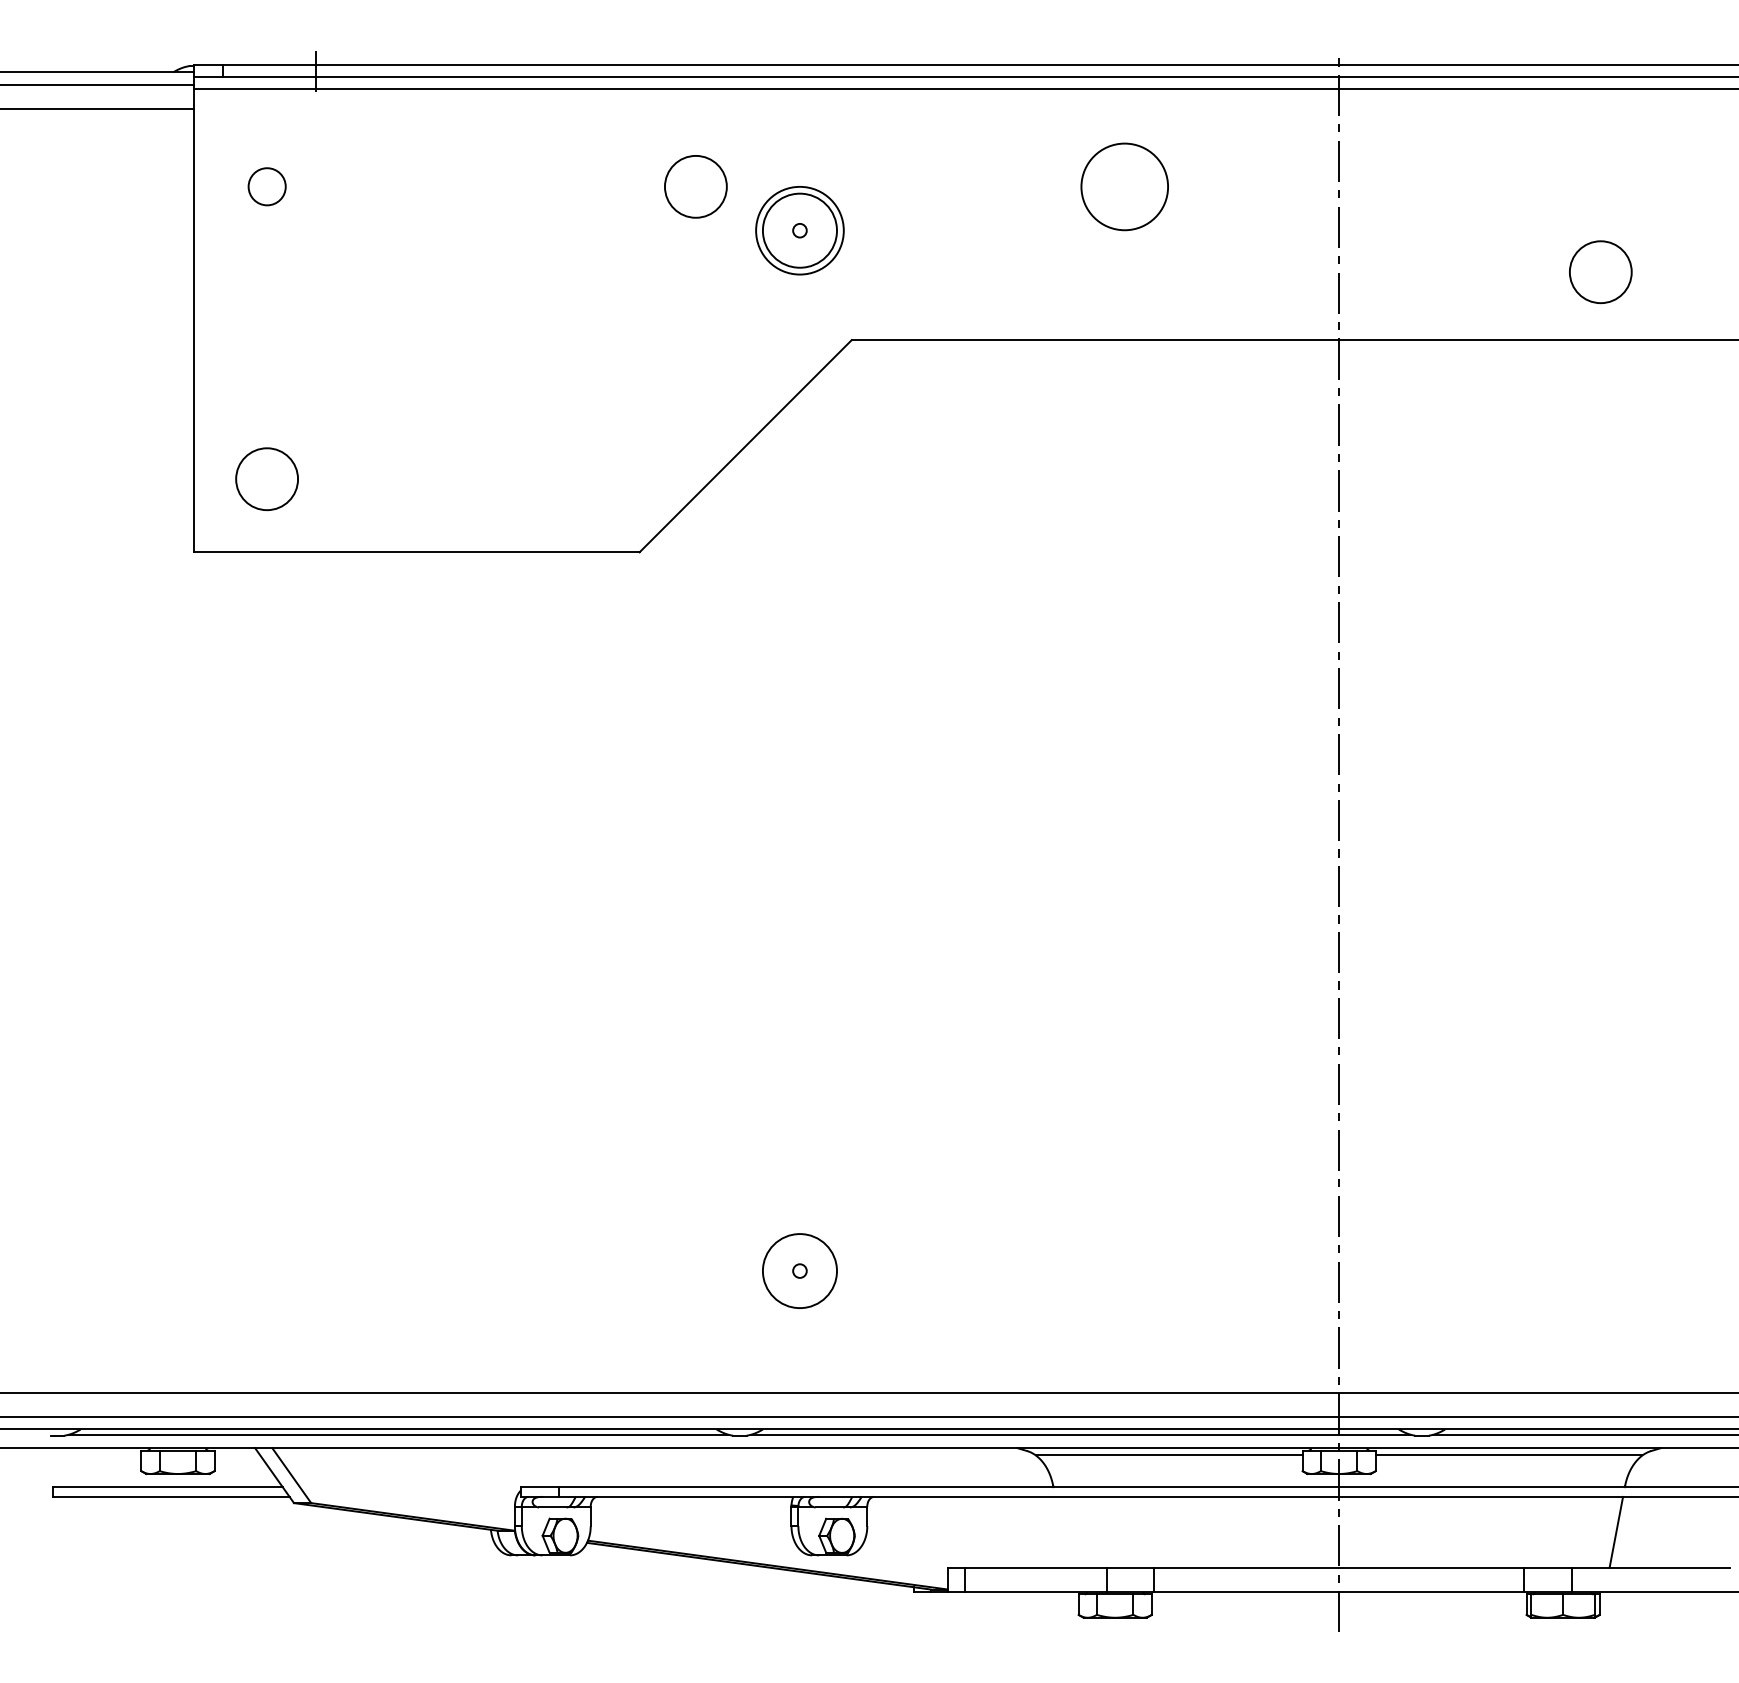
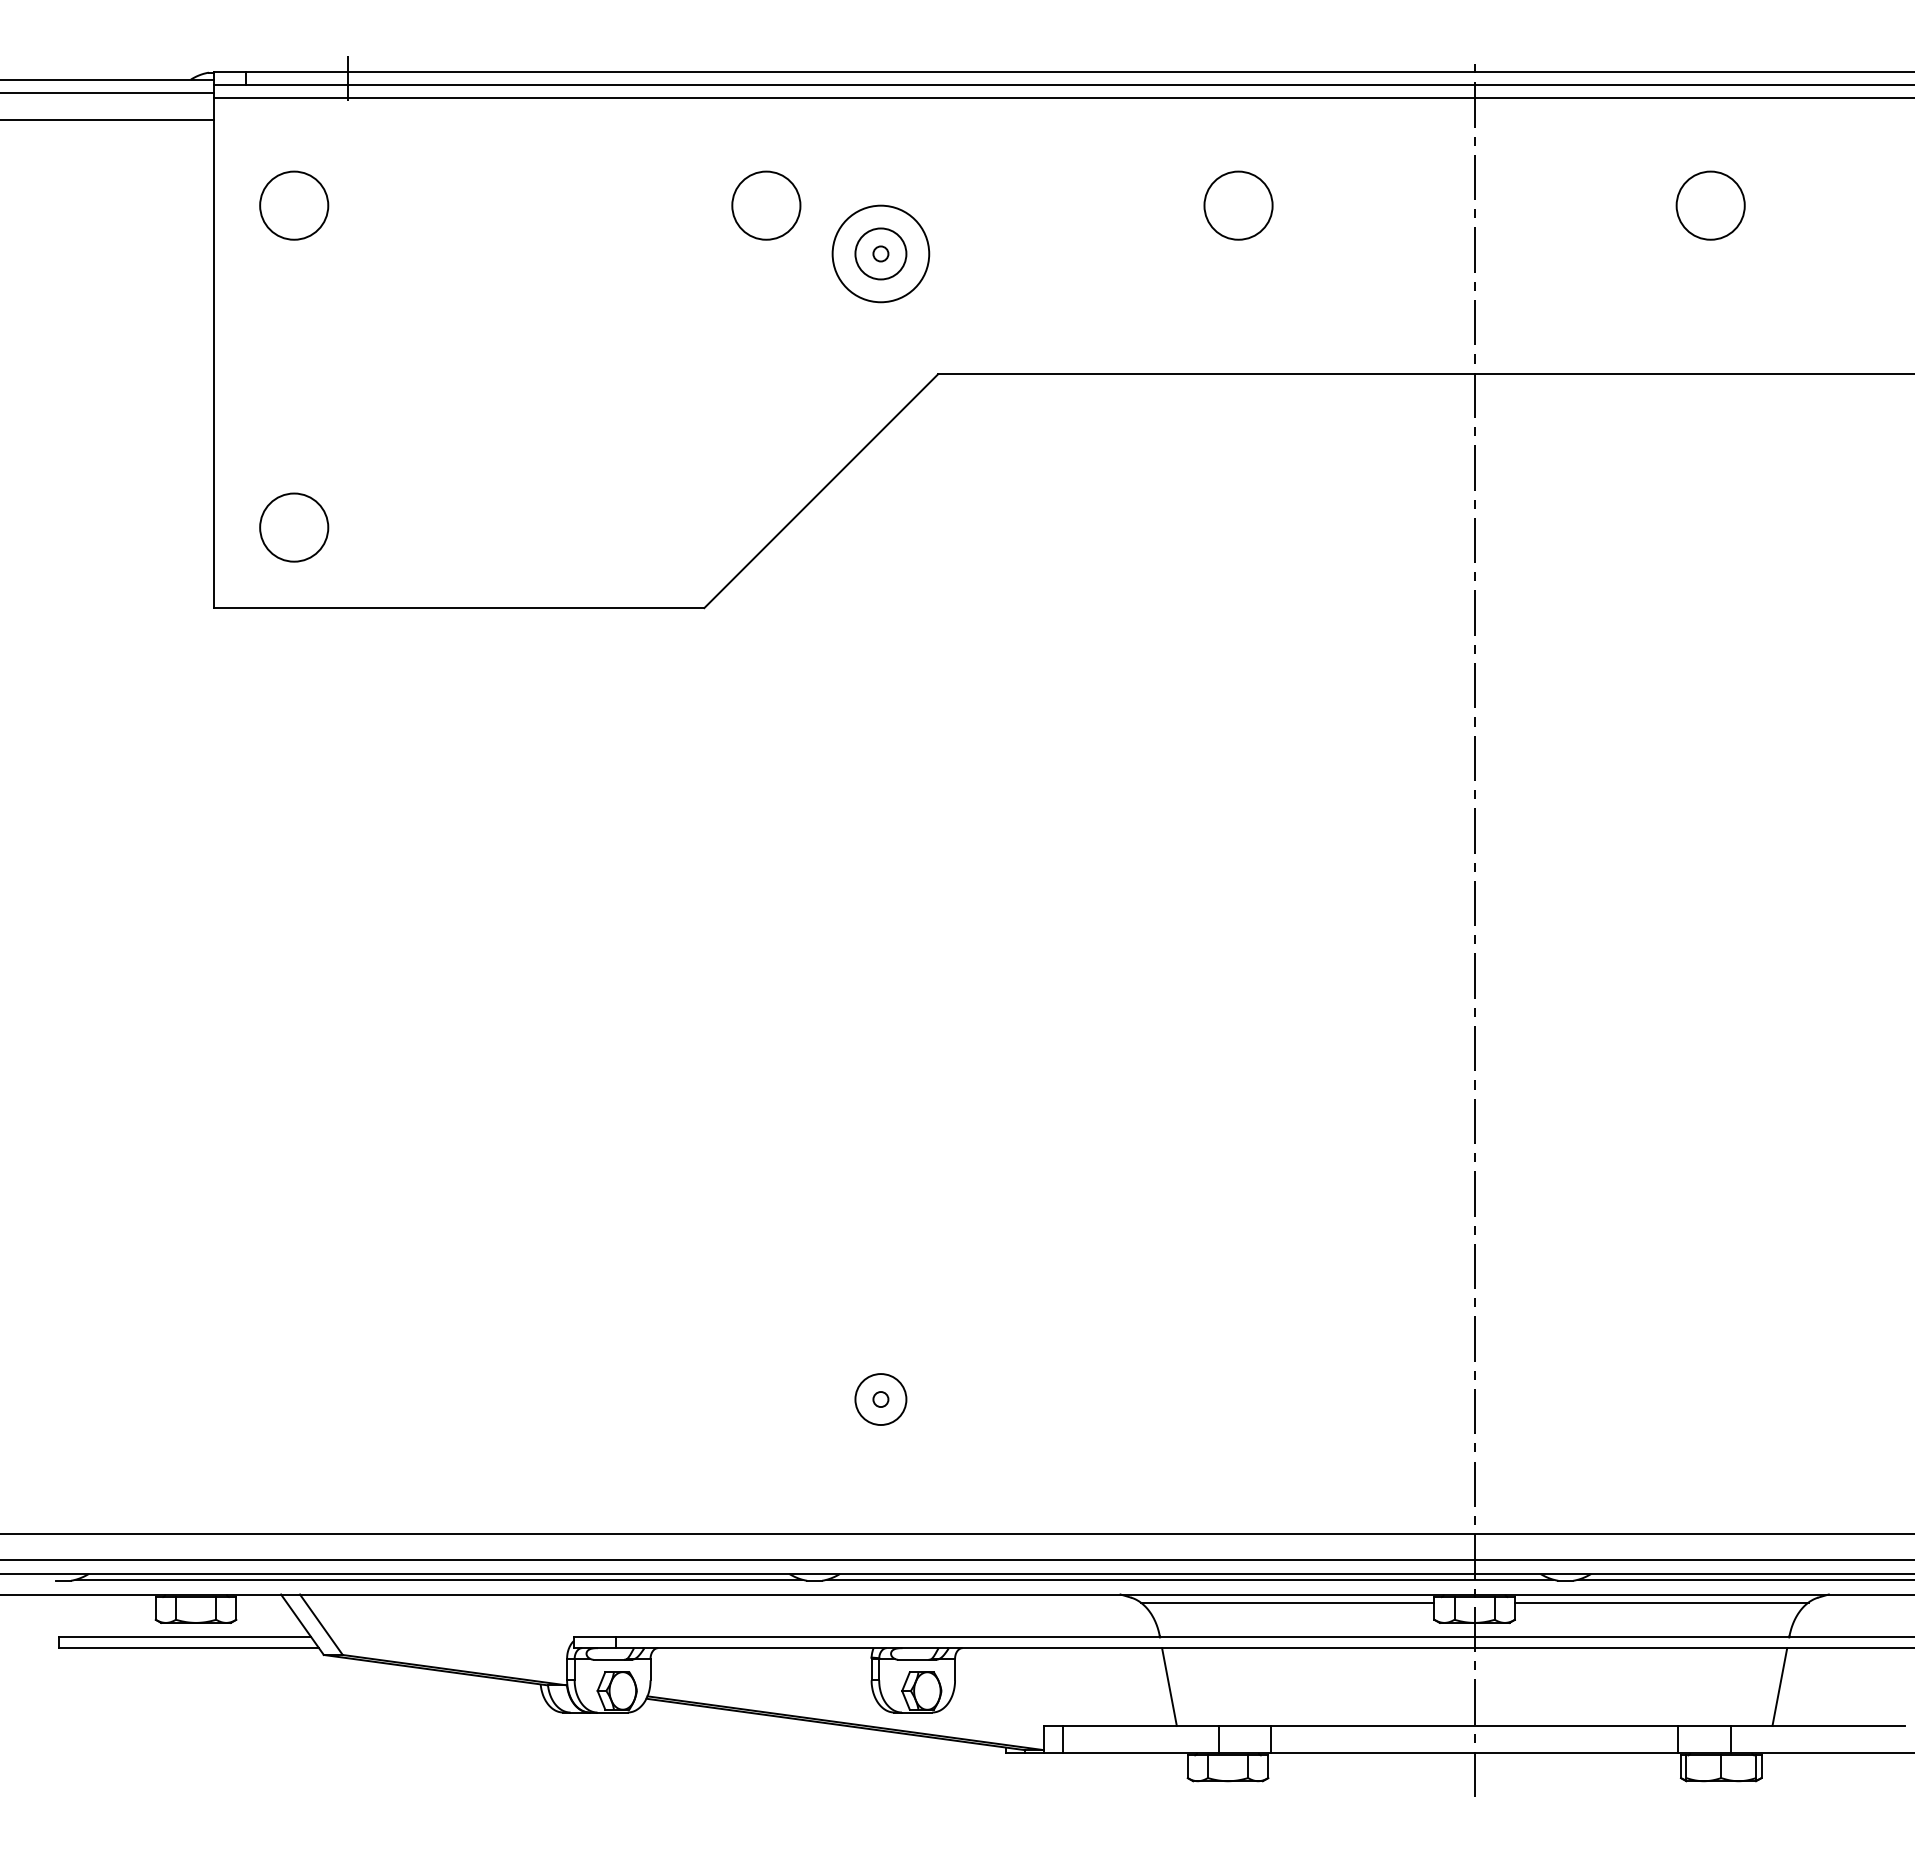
circle: (267, 186) -> (294, 205), size x1.67
circle: (1124, 186) -> (1238, 205), size x0.71
circle: (799, 230) -> (880, 253), size x0.62
circle: (1600, 272) -> (1710, 205), moved
circle: (799, 1271) -> (880, 1399), size x0.62
line: (1062, 1531) -> (1169, 1686), added

